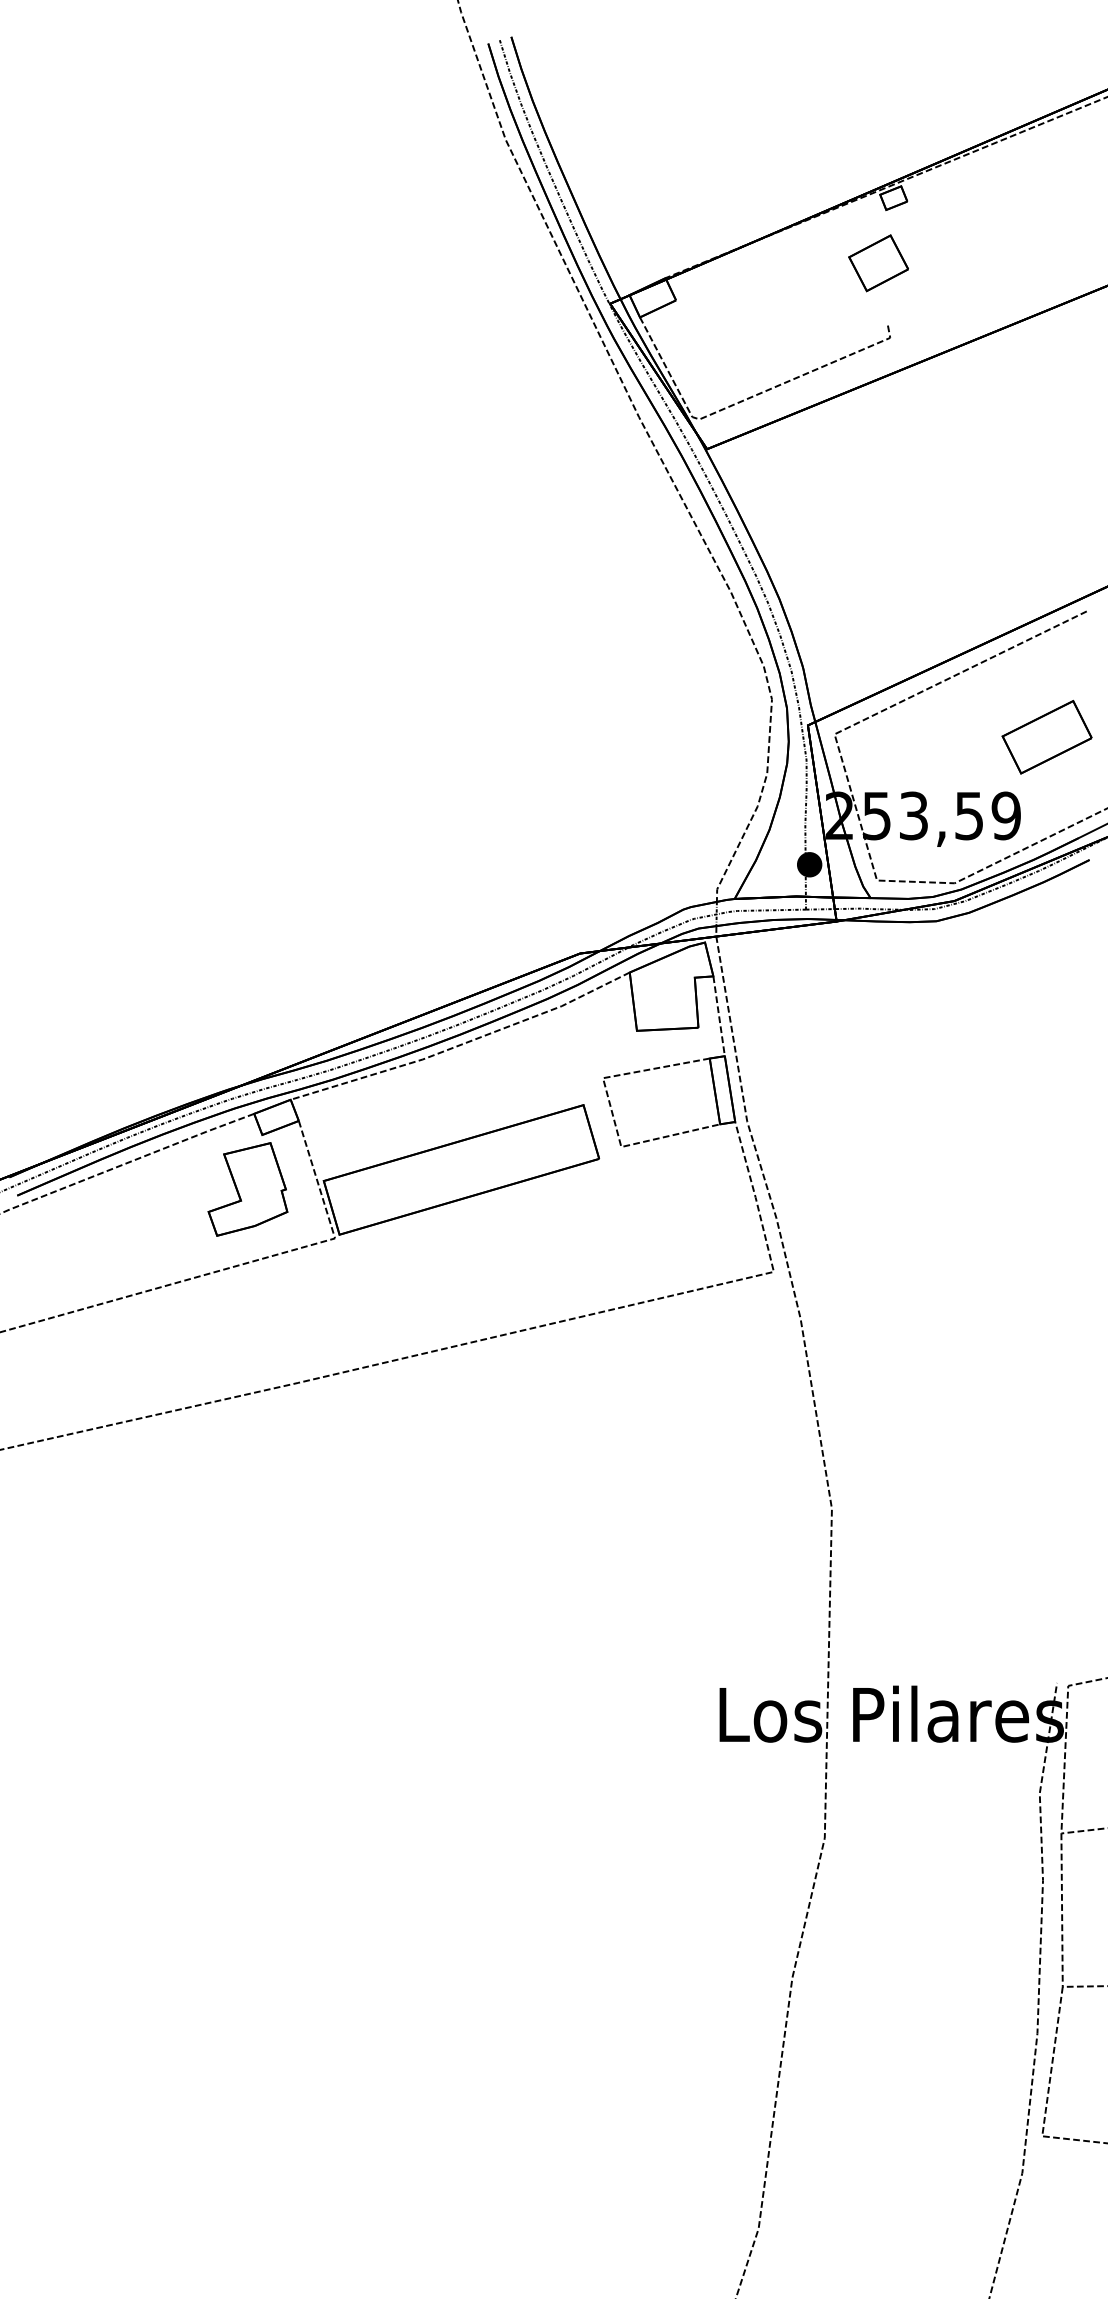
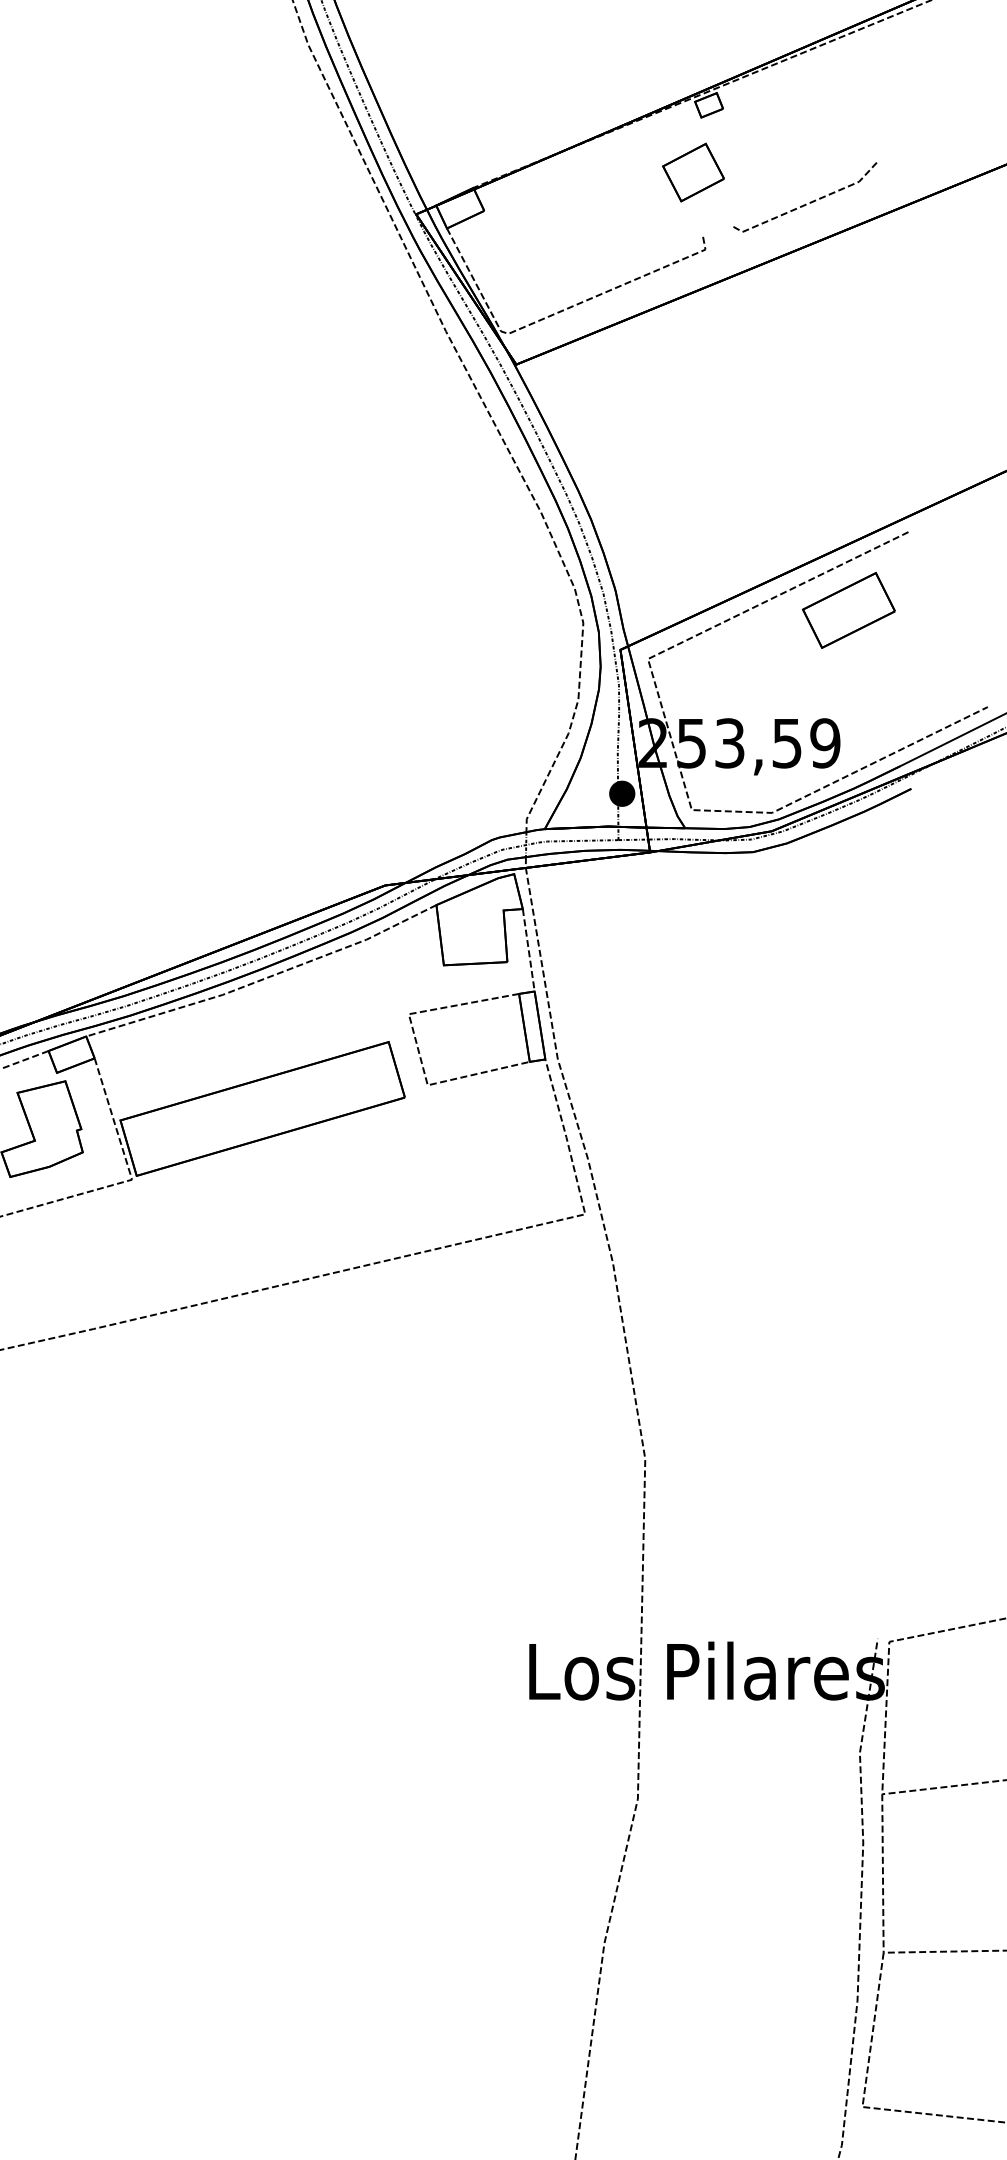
line: (986, 293) -> (804, 203), added
part: (1046, 737) -> (848, 610), moved

